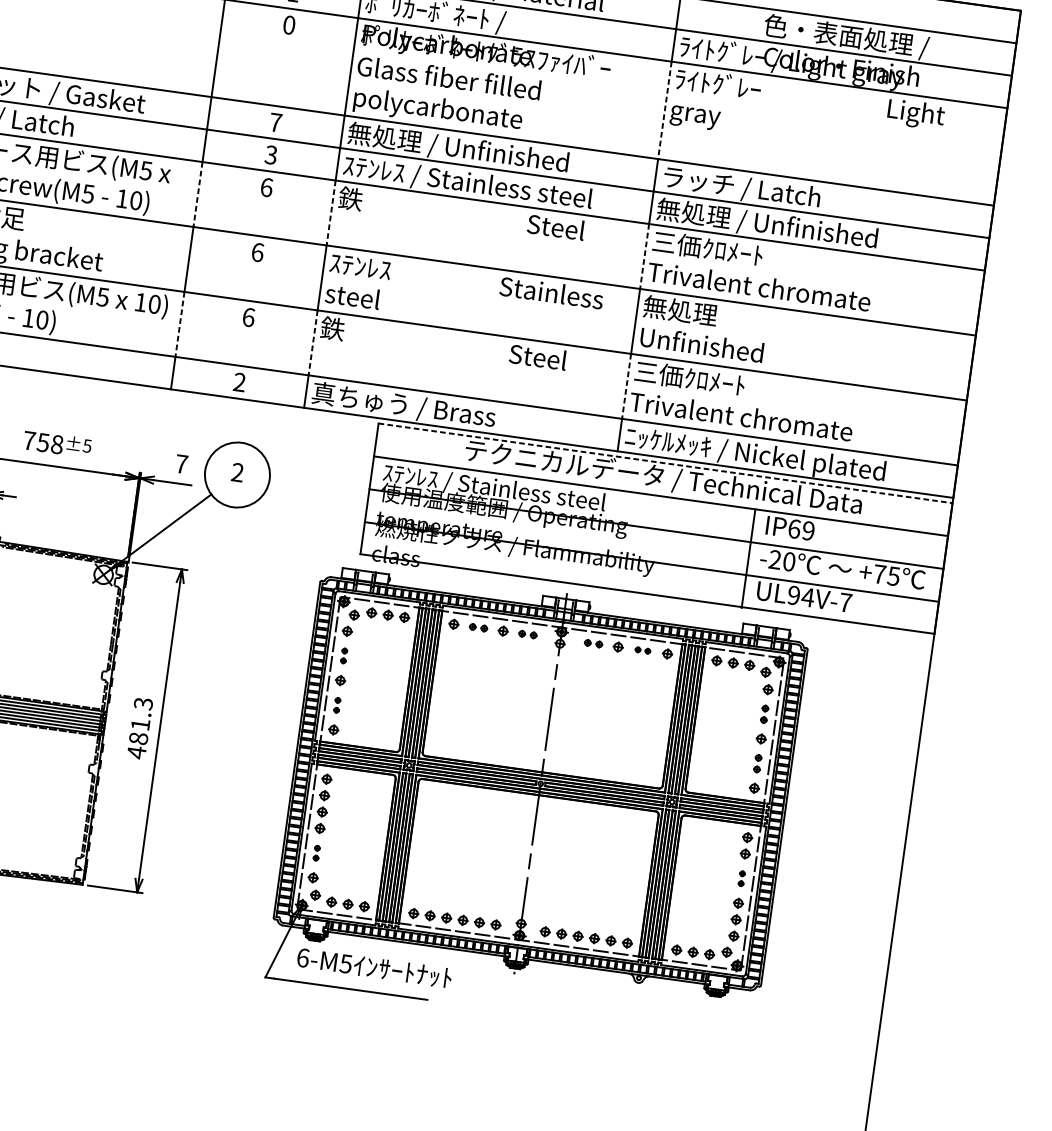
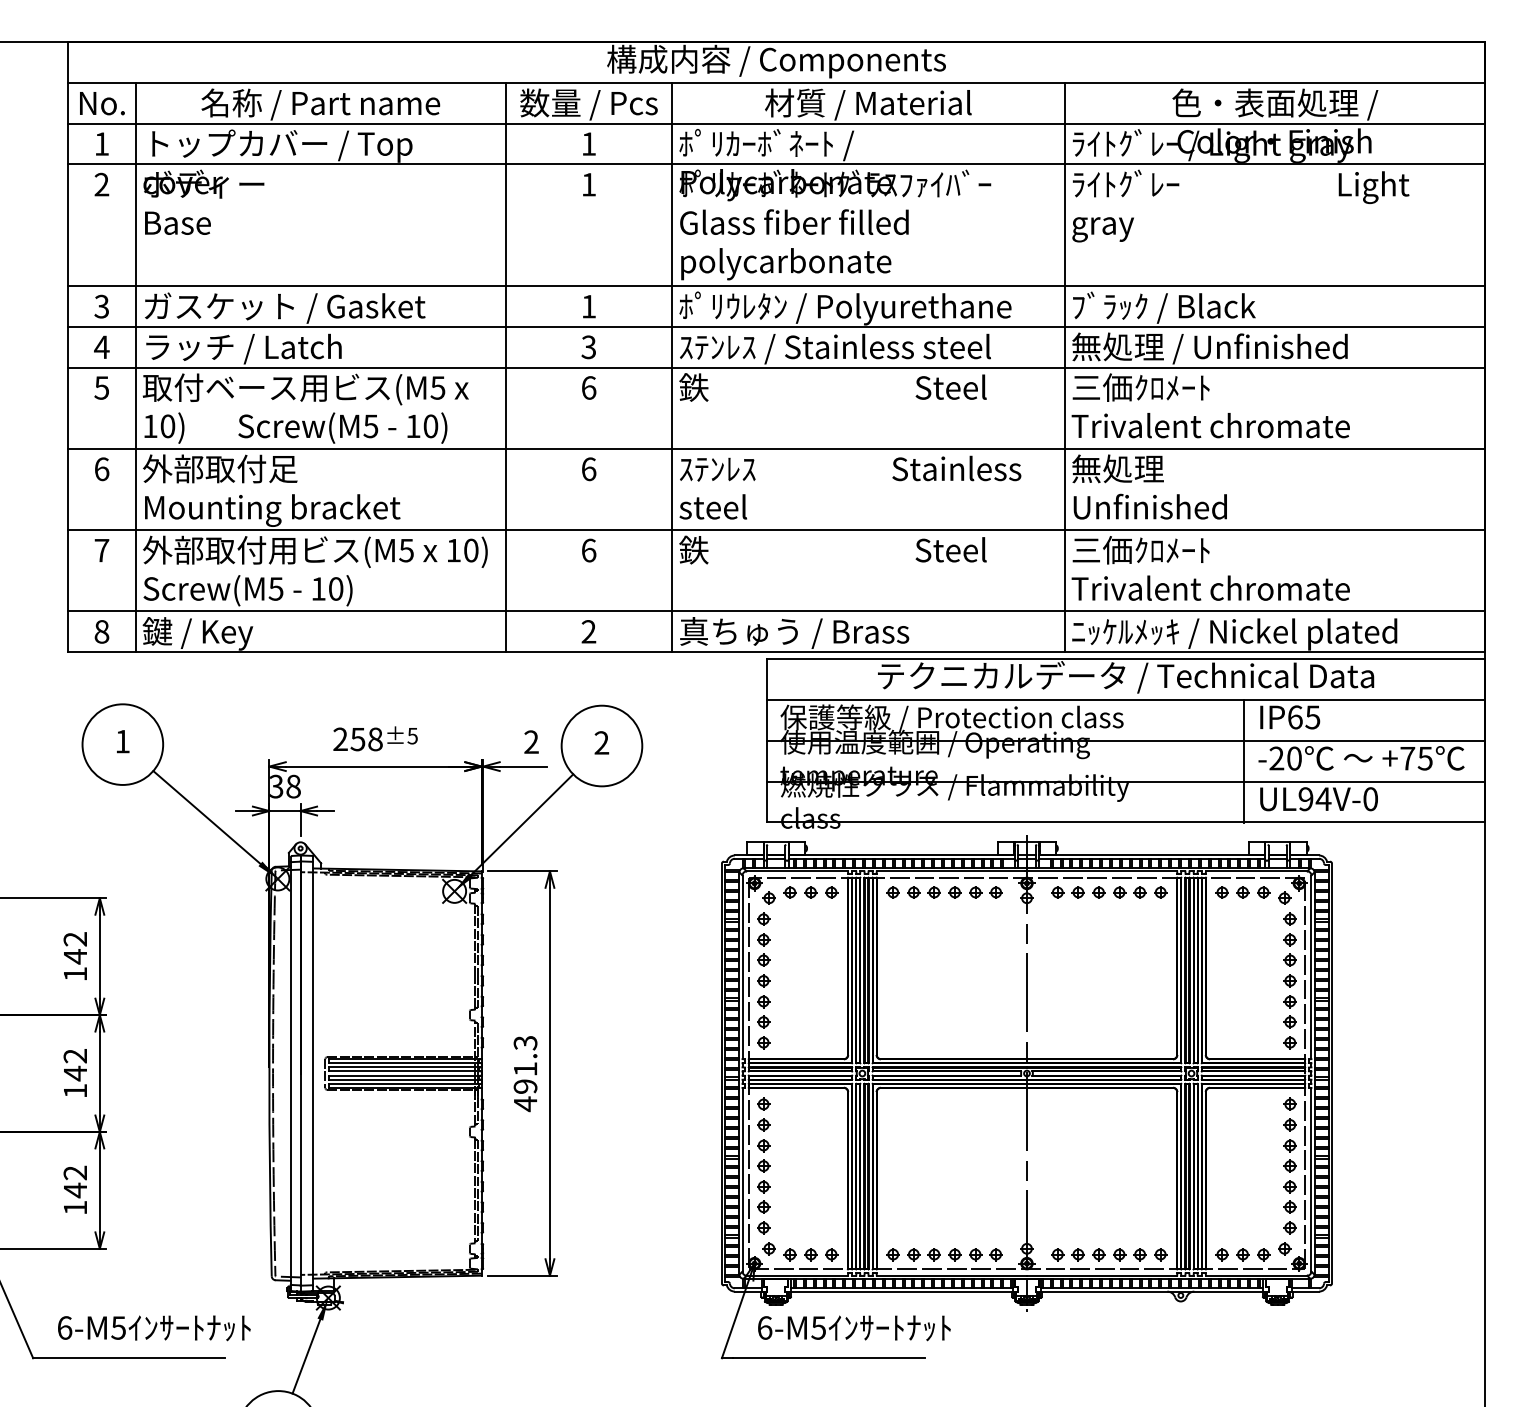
text: (289, 25) -> (589, 184), 0 -> 1
line: (664, 110) -> (1064, 225), dashed -> solid
text: (275, 122) -> (588, 306), 7 -> 1
text: (480, 152) -> (845, 308), 無処理 / Unfinished -> ﾎﾟﾘｳﾚﾀﾝ / Polyurethane
text: (741, 187) -> (1171, 307), ラッチ / Latch -> ﾌﾞﾗｯｸ / Black
line: (197, 194) -> (505, 408), dashed -> solid
line: (331, 213) -> (672, 408), dashed -> solid
line: (644, 256) -> (1064, 408), dashed -> solid
line: (179, 324) -> (505, 570), dashed -> solid
line: (313, 342) -> (672, 570), dashed -> solid
line: (626, 386) -> (1064, 570), dashed -> solid
text: (29, 440) -> (340, 738), 758 -> 258
text: (181, 463) -> (531, 741), 7 -> 2
line: (666, 463) -> (1126, 658), dashed -> solid
text: (519, 491) -> (951, 718), ｽﾃﾝﾚｽ / Stainless steel -> 保護等級 / Protection class
text: (808, 531) -> (1312, 717), IP69 -> IP65
text: (845, 602) -> (1370, 799), UL94V-7 -> UL94V-0
part: (478, 627) -> (923, 892), size x1.43
part: (527, 634) -> (985, 892), size x1.43
part: (593, 643) -> (1067, 892), size x1.43
part: (642, 650) -> (1129, 892), size x1.67
part: (343, 655) -> (763, 949), size x1.67
part: (337, 705) -> (763, 1011), size x1.67
part: (764, 713) -> (1289, 949), size x1.43
text: (138, 738) -> (525, 1086), 481.3 -> 491.3
part: (757, 763) -> (1289, 1011), size x1.43
part: (316, 852) -> (763, 1196), size x1.67
part: (741, 878) -> (1289, 1155), size x1.67

